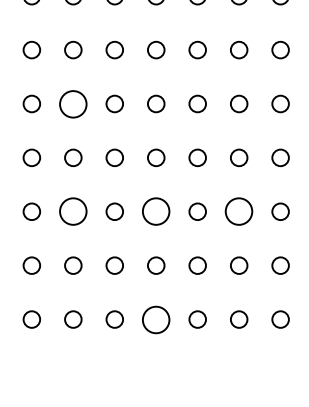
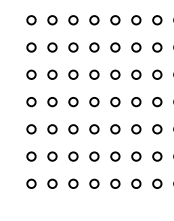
circle: (73, 103) -> (52, 74), size x0.62
circle: (73, 212) -> (52, 129), size x0.62
circle: (156, 212) -> (94, 129), size x0.62
circle: (239, 212) -> (136, 129), size x0.62
circle: (156, 318) -> (94, 183), size x0.62

